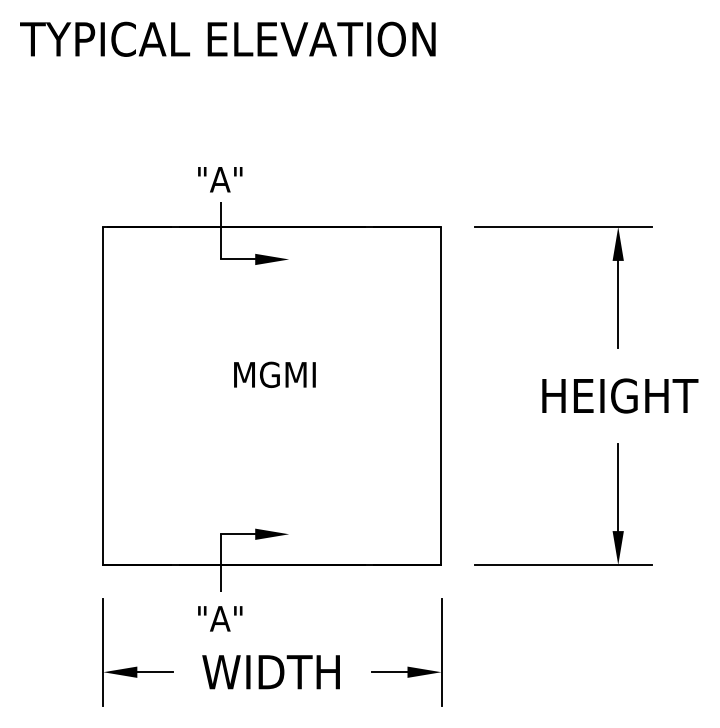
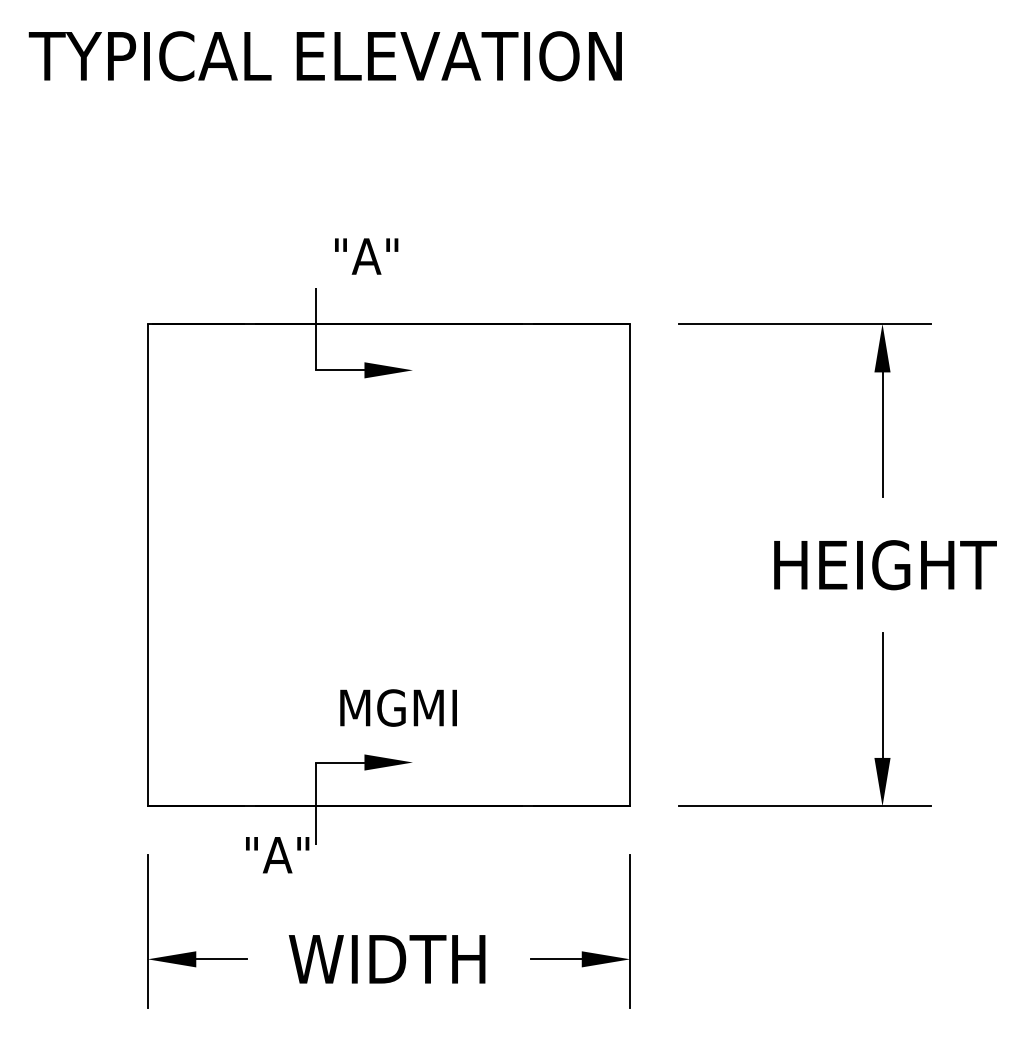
text: (220, 179) -> (366, 256), moved
text: (274, 374) -> (398, 707), moved
text: (220, 619) -> (277, 855), moved

